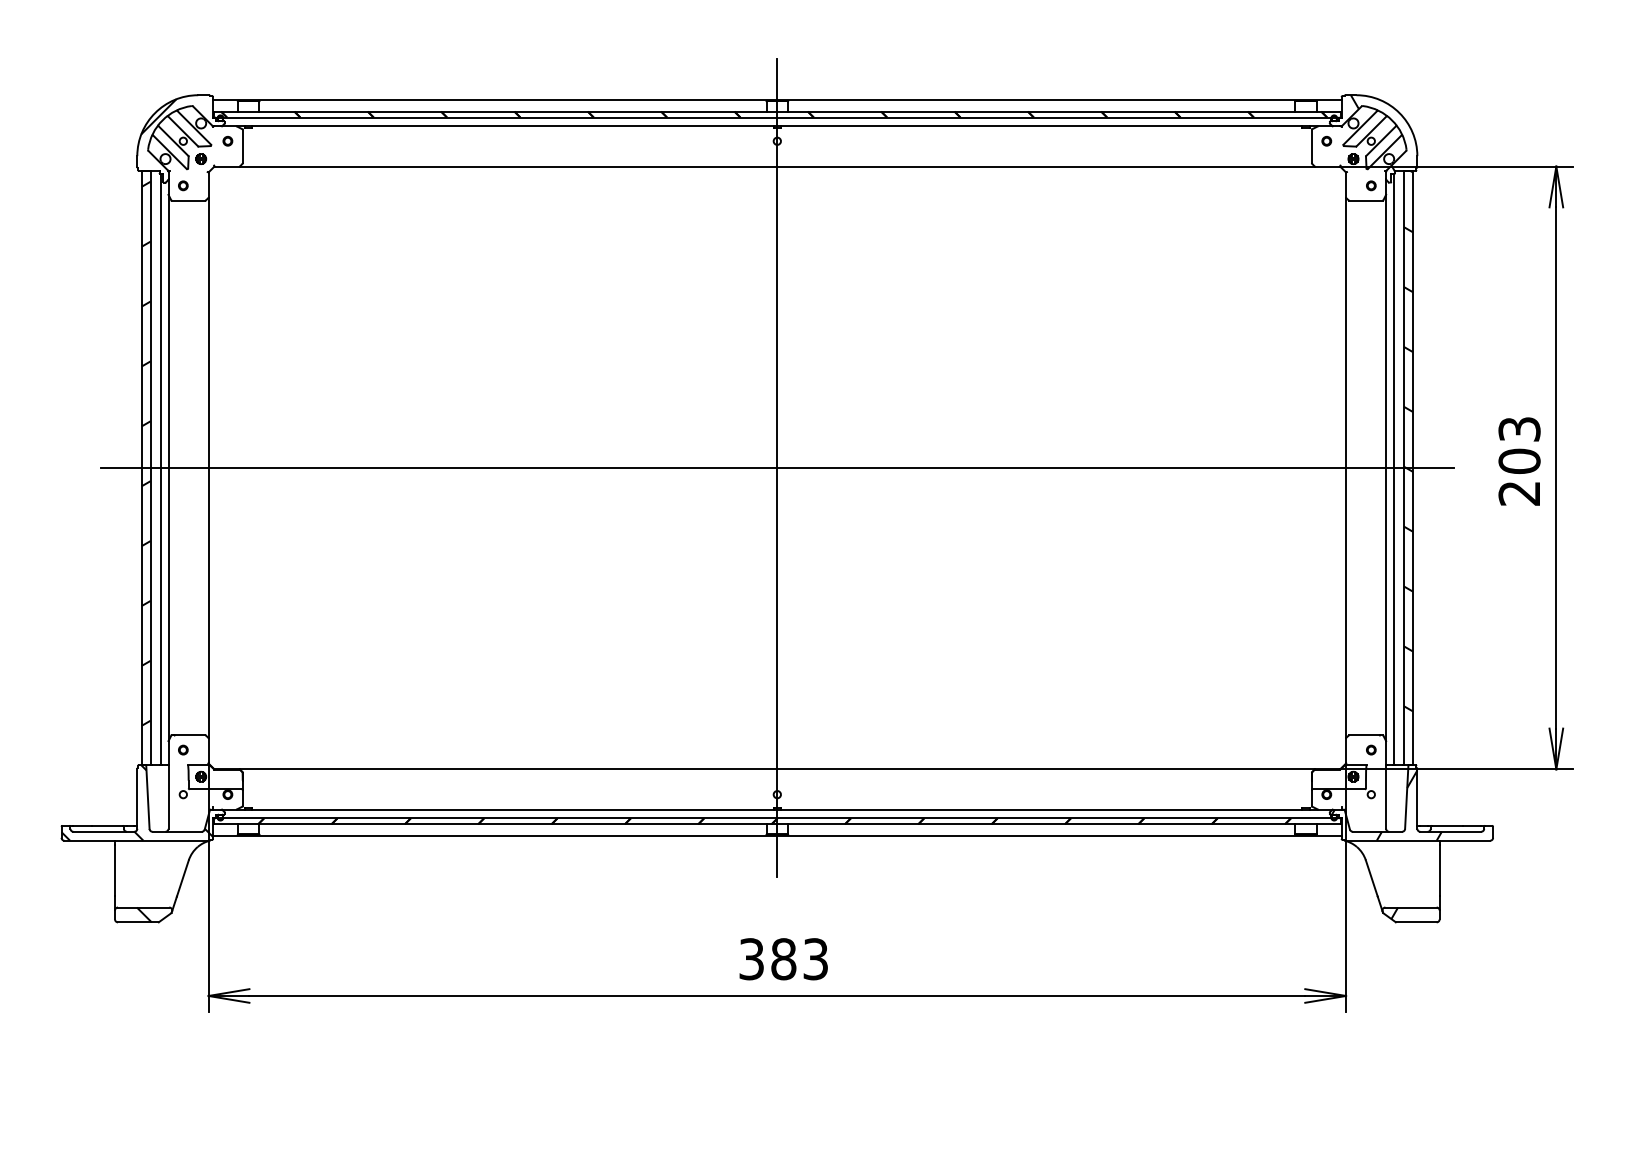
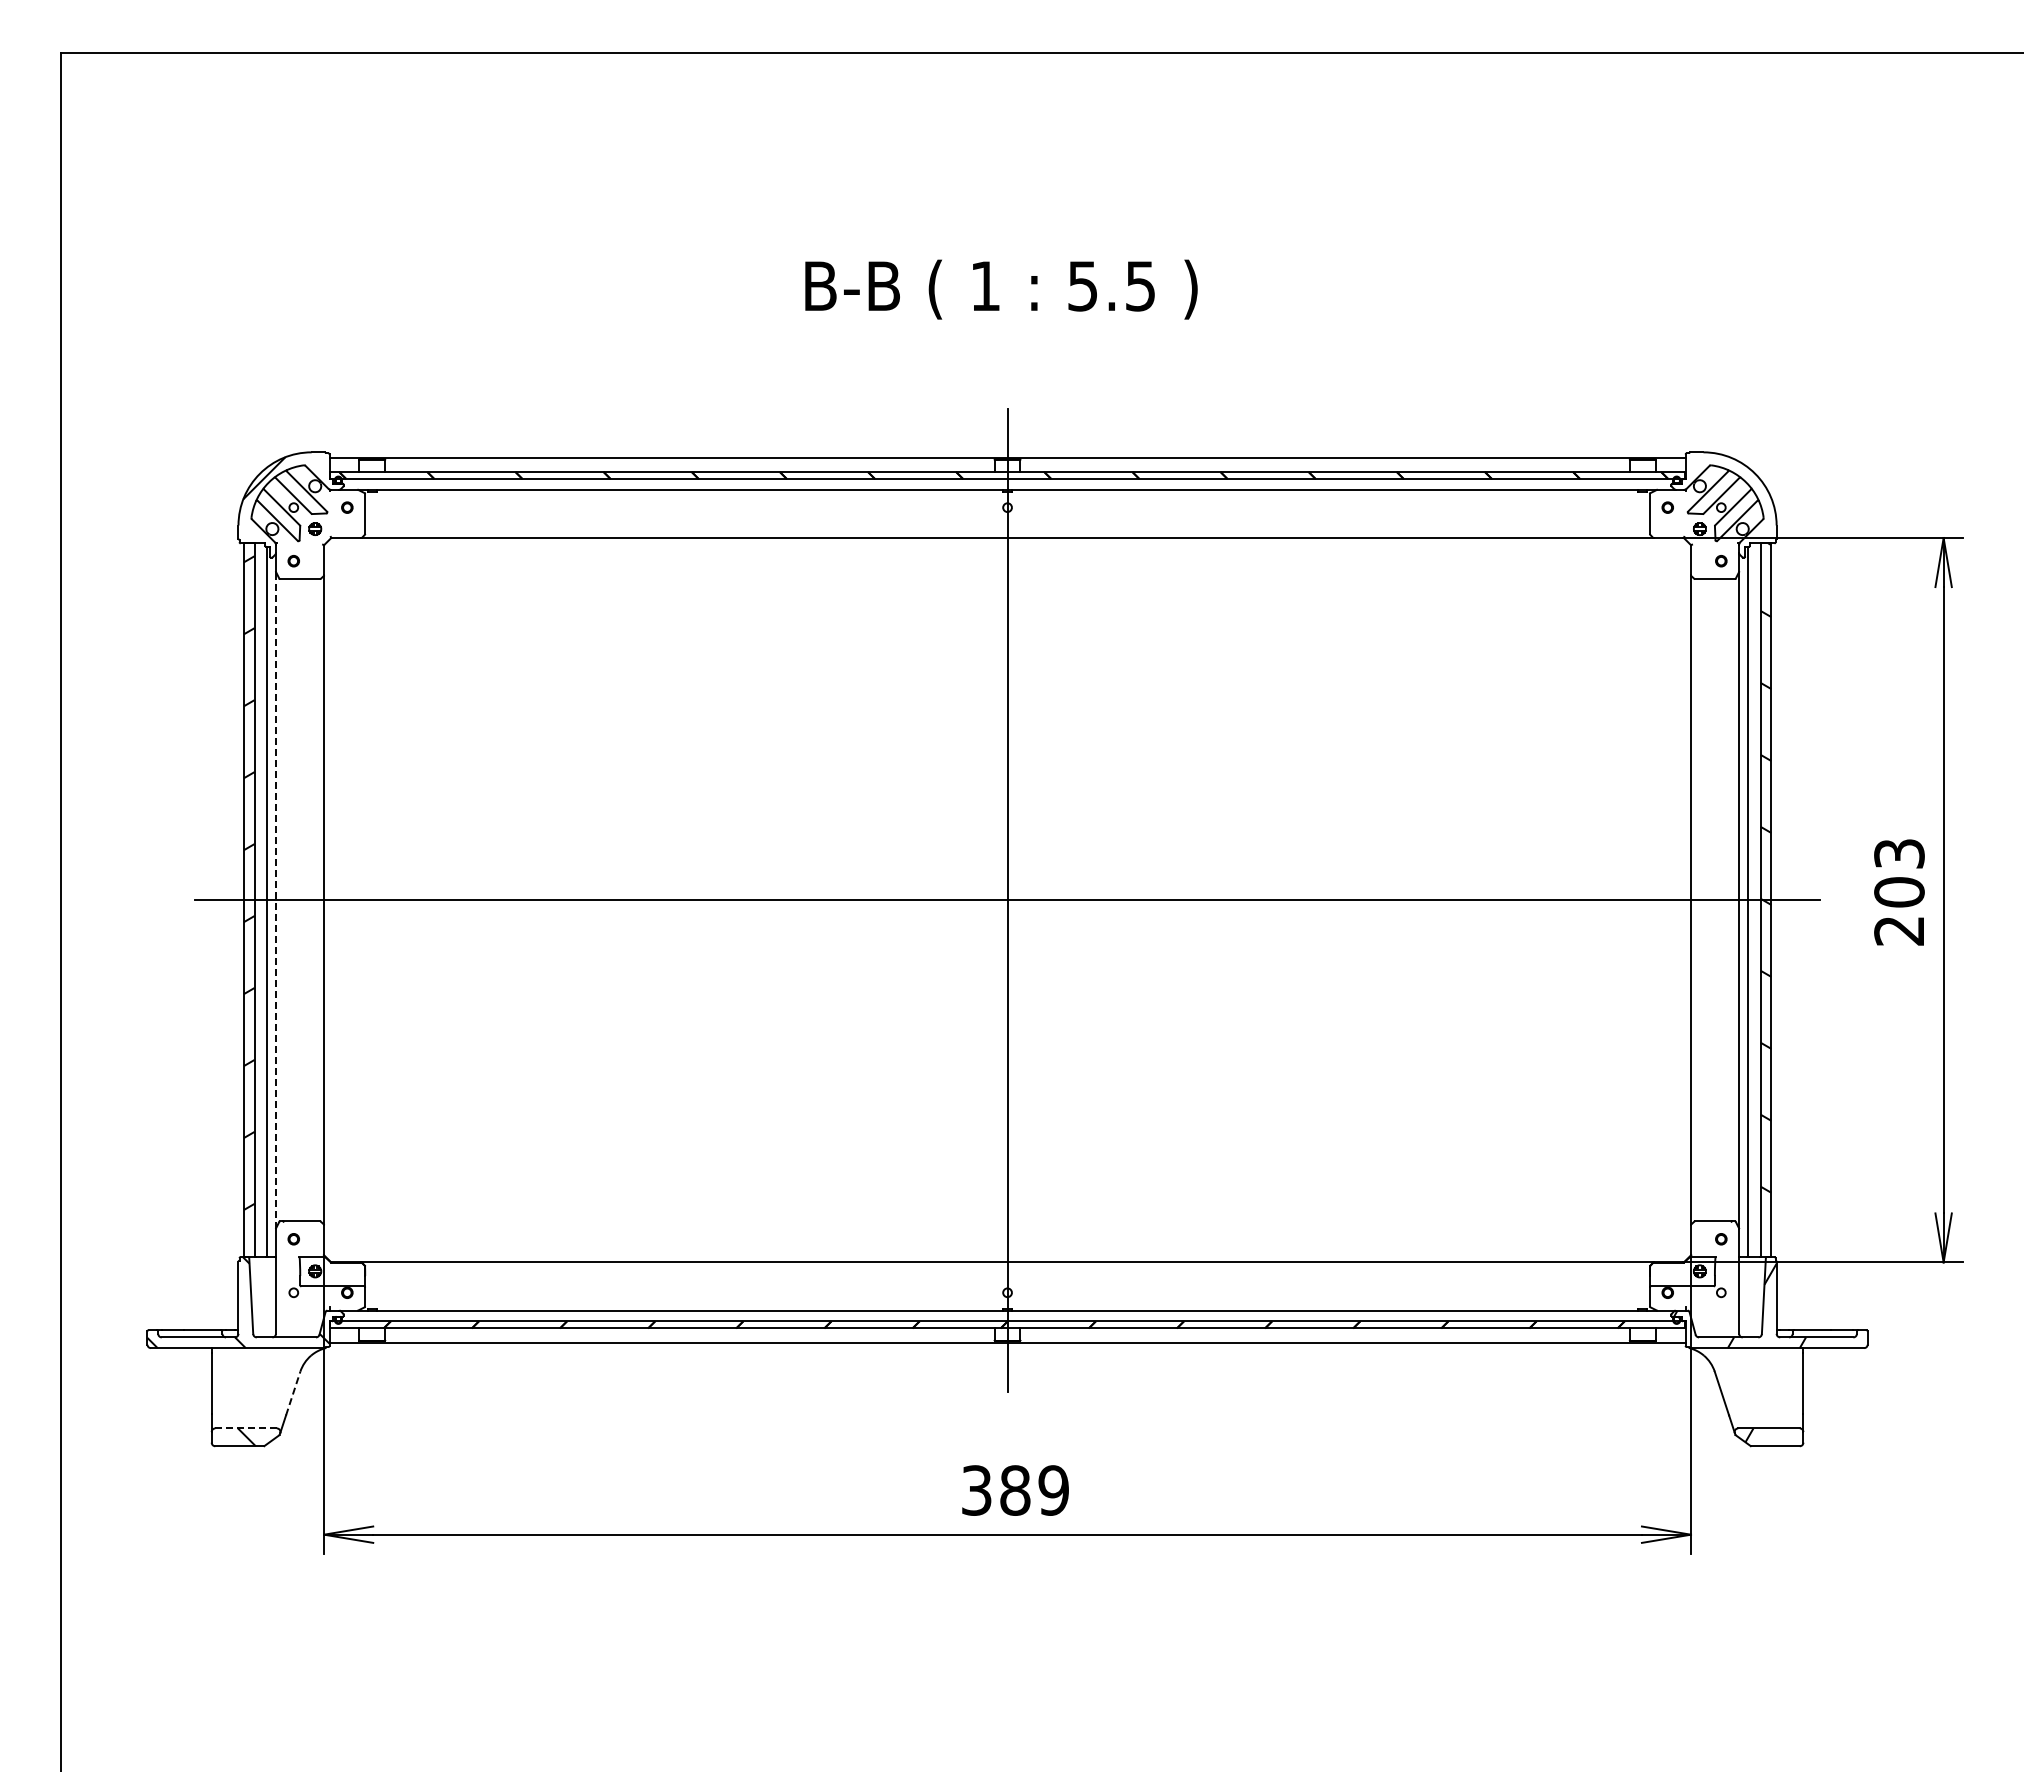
hatch: (1372, 133) -> (1722, 498), removed
line: (168, 468) -> (275, 900), solid -> dashed
line: (183, 878) -> (293, 1393), solid -> dashed
line: (143, 907) -> (246, 1428), solid -> dashed
text: (815, 959) -> (1053, 1490), 383 -> 389

